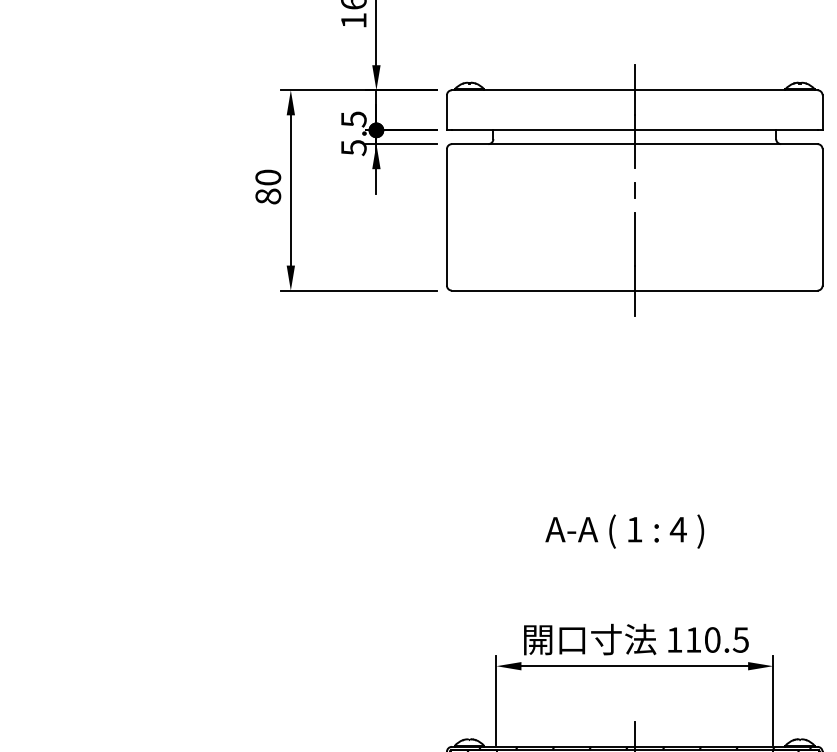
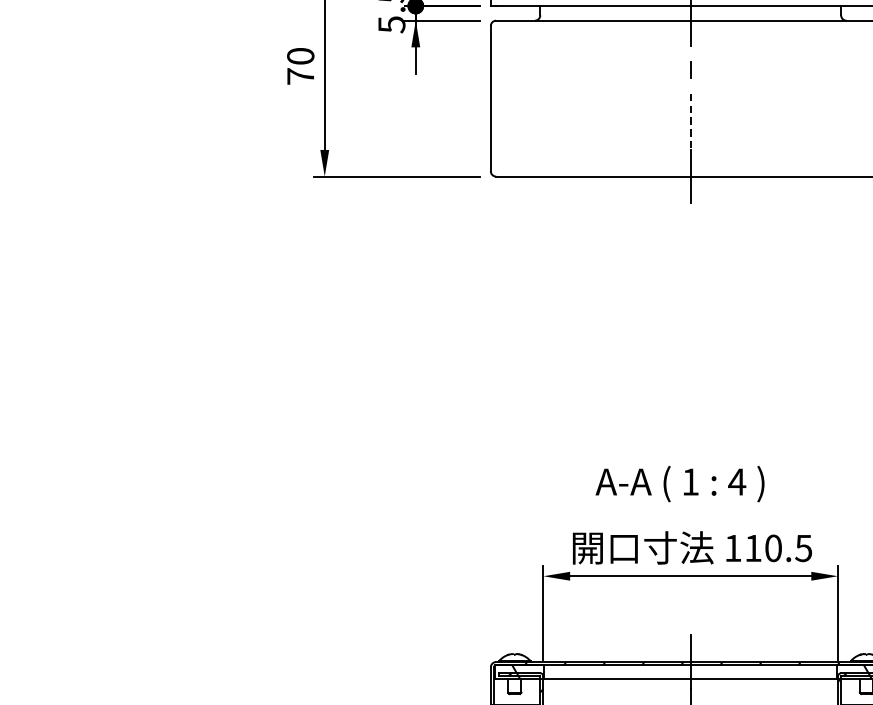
text: (268, 196) -> (300, 76), 80 -> 70
line: (634, 239) -> (690, 122), solid -> dashed
text: (624, 531) -> (679, 483), moved

